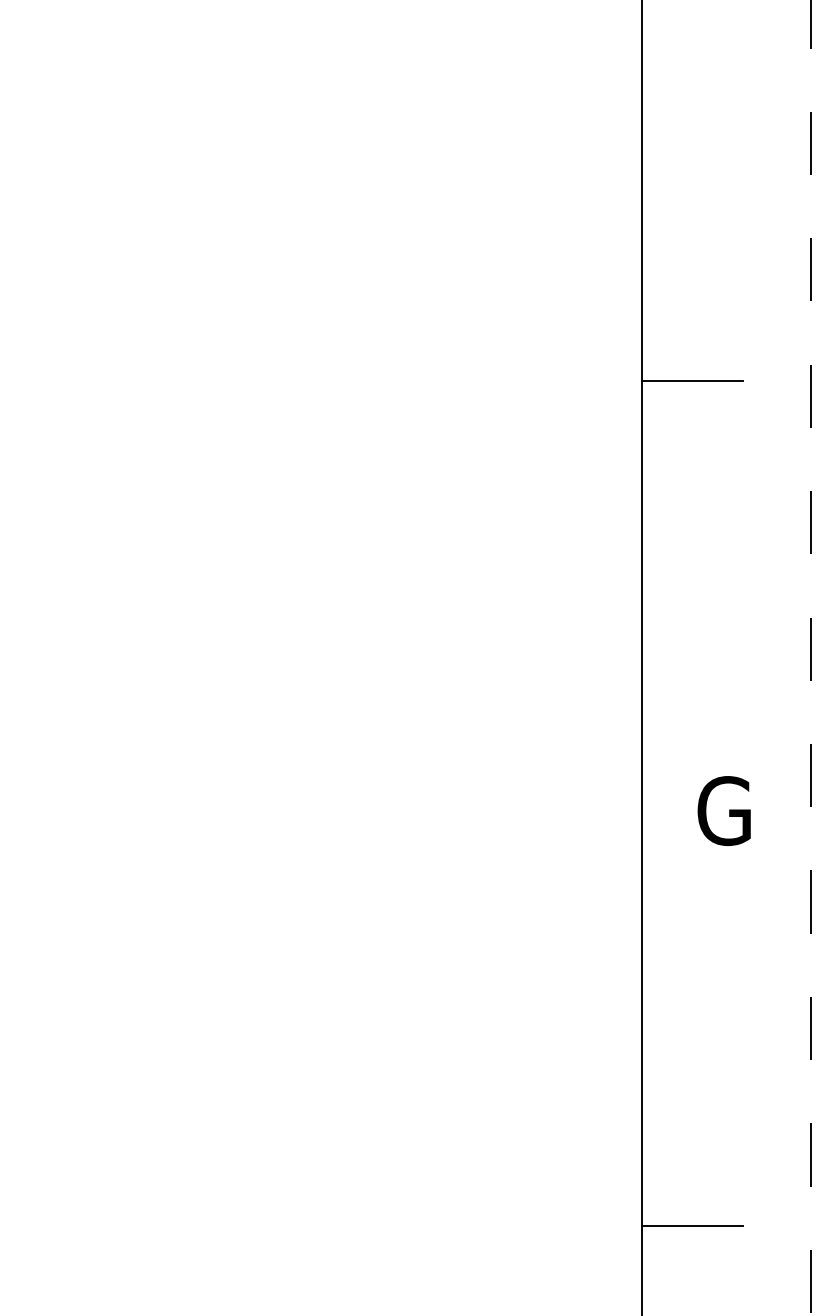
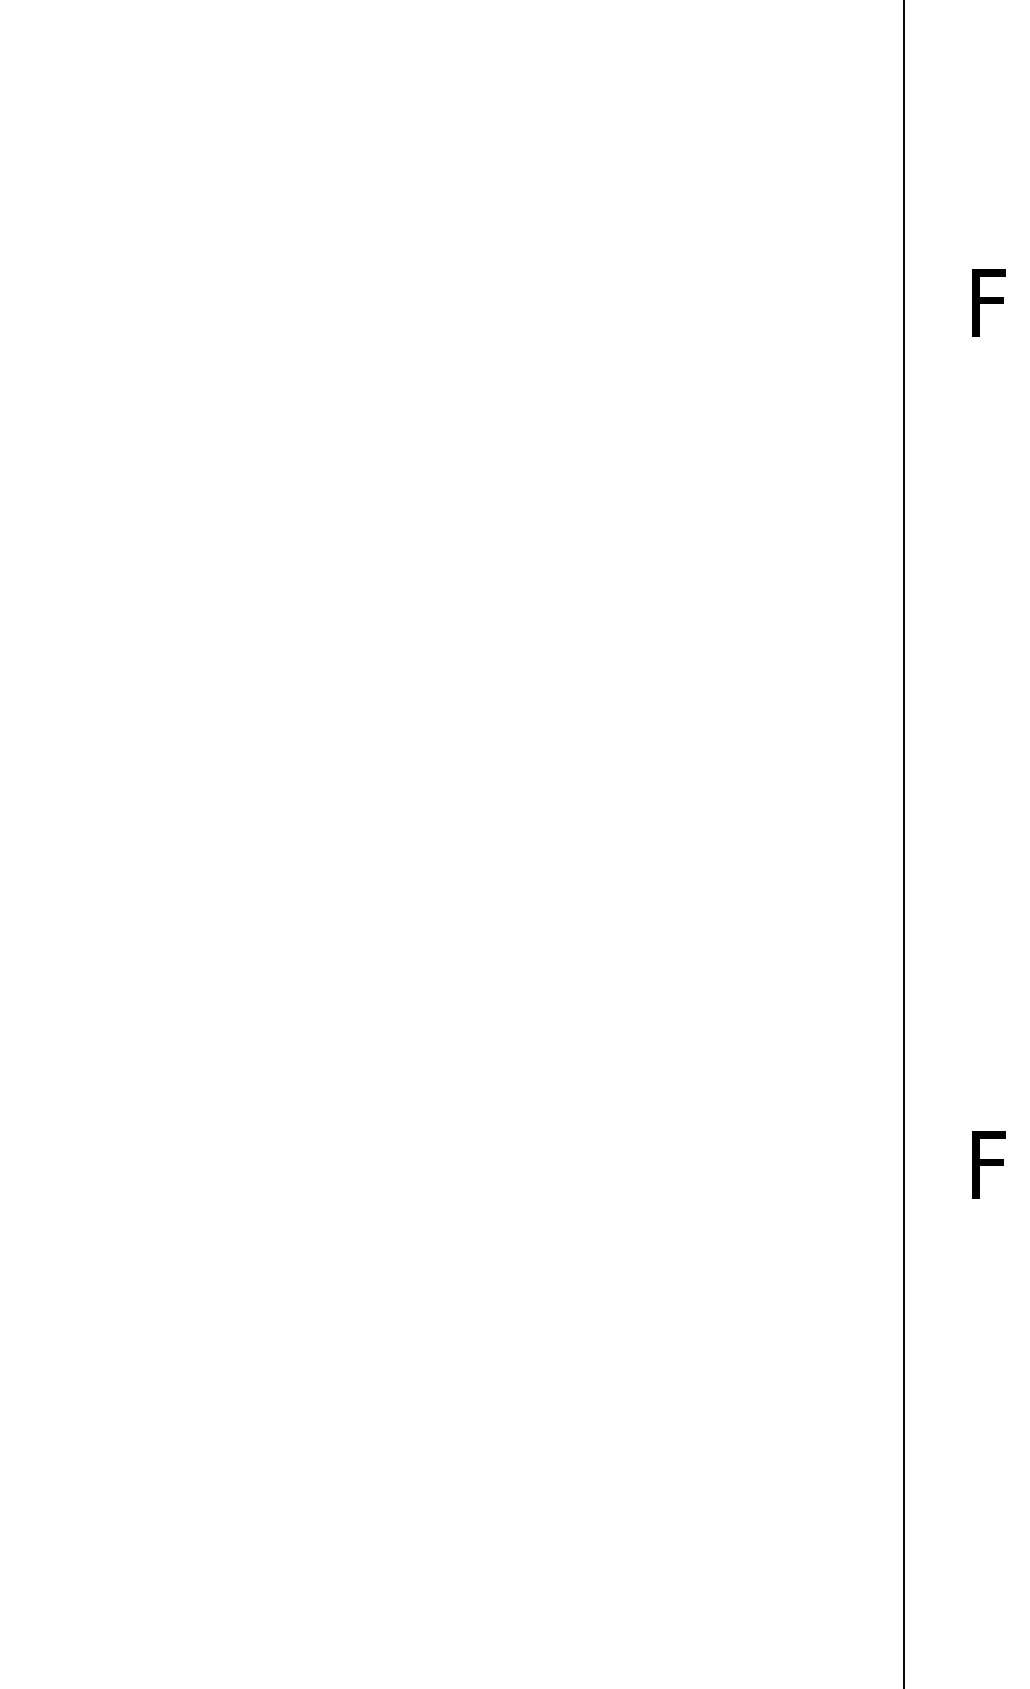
line: (692, 380) -> (954, 734), removed
text: (723, 810) -> (985, 1164), G -> F
line: (692, 1225) -> (954, 1579), removed

